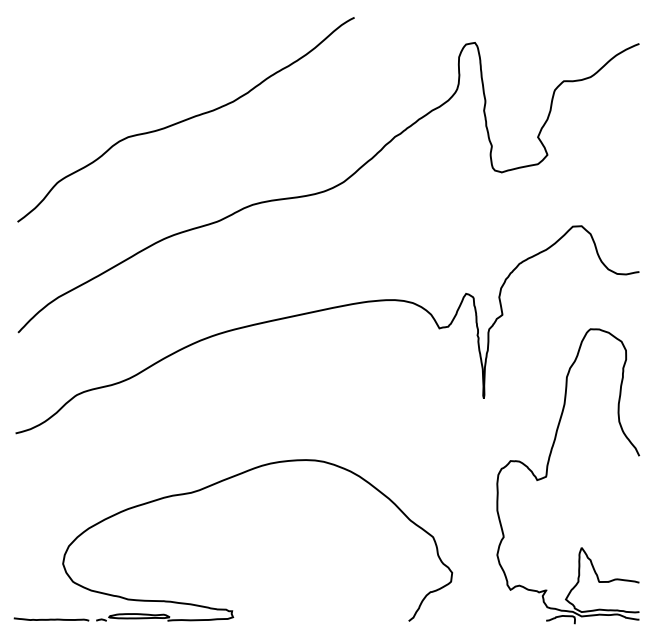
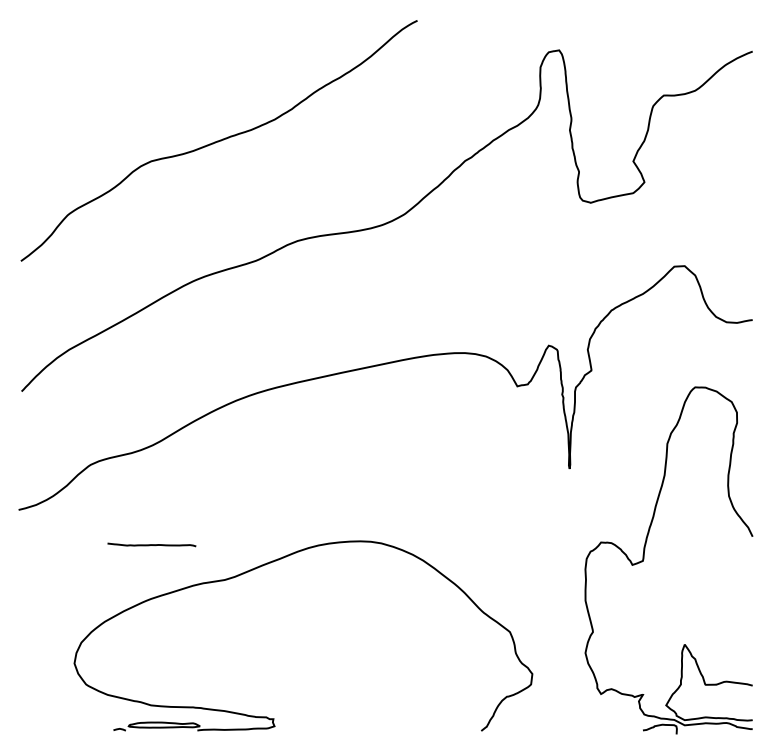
curve: (51, 619) -> (151, 544), moved

